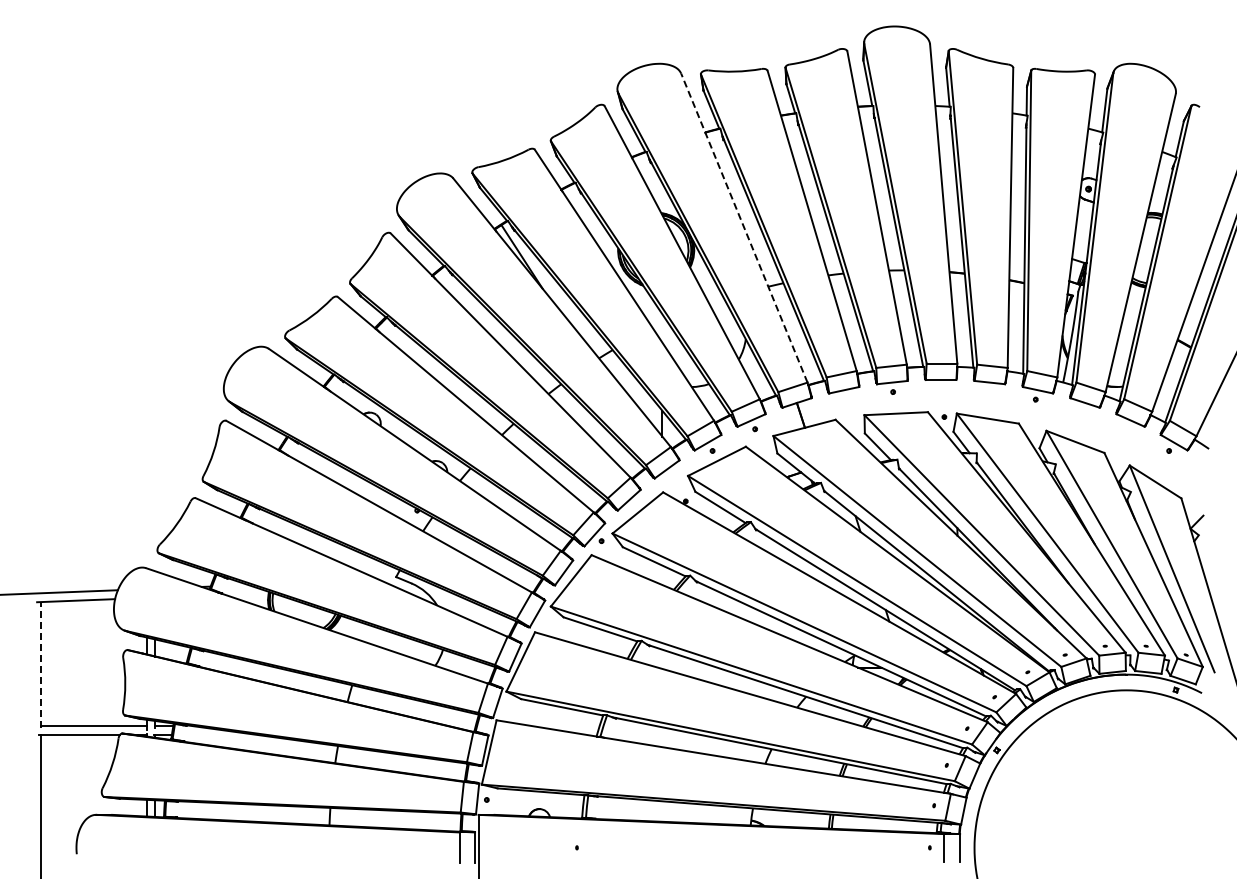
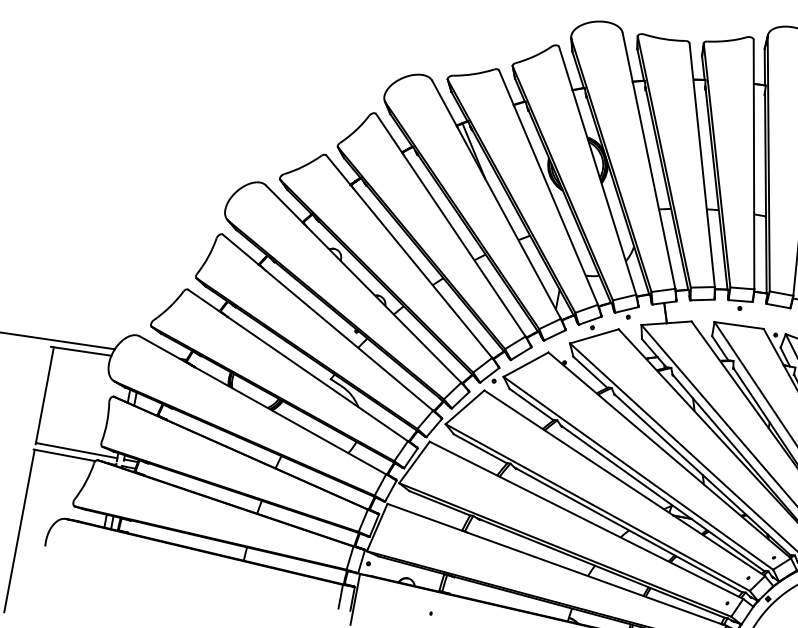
line: (744, 228) -> (649, 161), dashed -> solid
line: (40, 664) -> (44, 395), dashed -> solid

